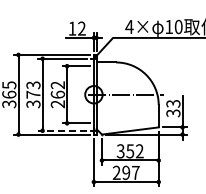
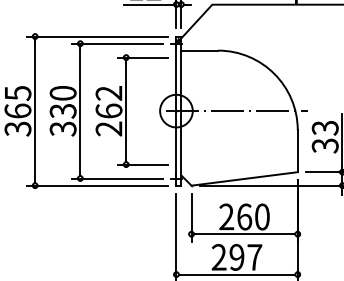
text: (33, 89) -> (63, 101), 373 -> 330
line: (62, 130) -> (117, 178), dashed -> solid
text: (129, 151) -> (243, 217), 352 -> 260

